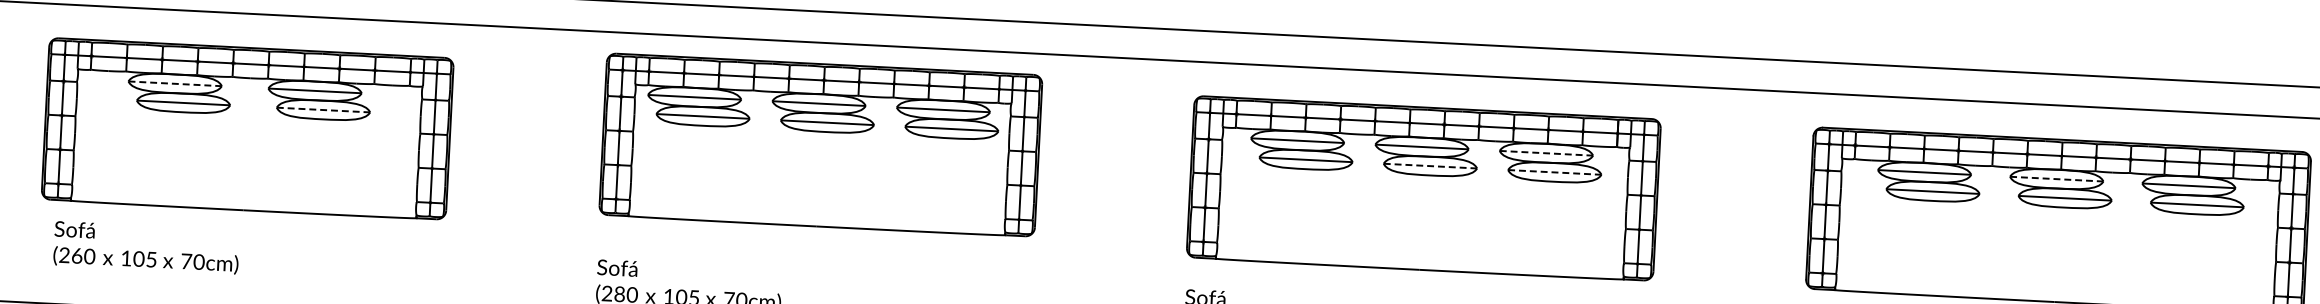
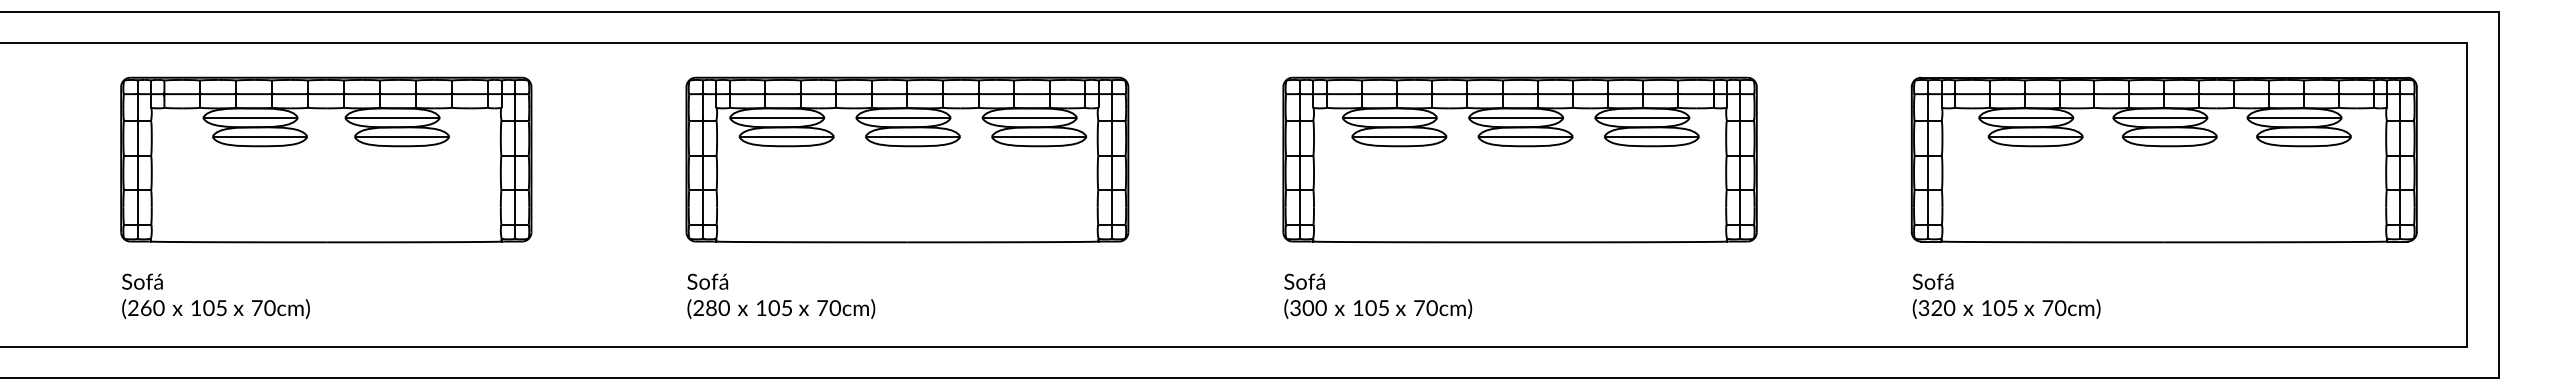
line: (176, 83) -> (251, 117), dashed -> solid
line: (323, 109) -> (402, 136), dashed -> solid
part: (820, 144) -> (907, 159), moved
line: (1546, 152) -> (1642, 117), dashed -> solid
line: (1431, 165) -> (1526, 136), dashed -> solid
line: (1555, 172) -> (1652, 136), dashed -> solid
line: (2056, 178) -> (2160, 117), dashed -> solid
text: (146, 246) -> (215, 295), moved

